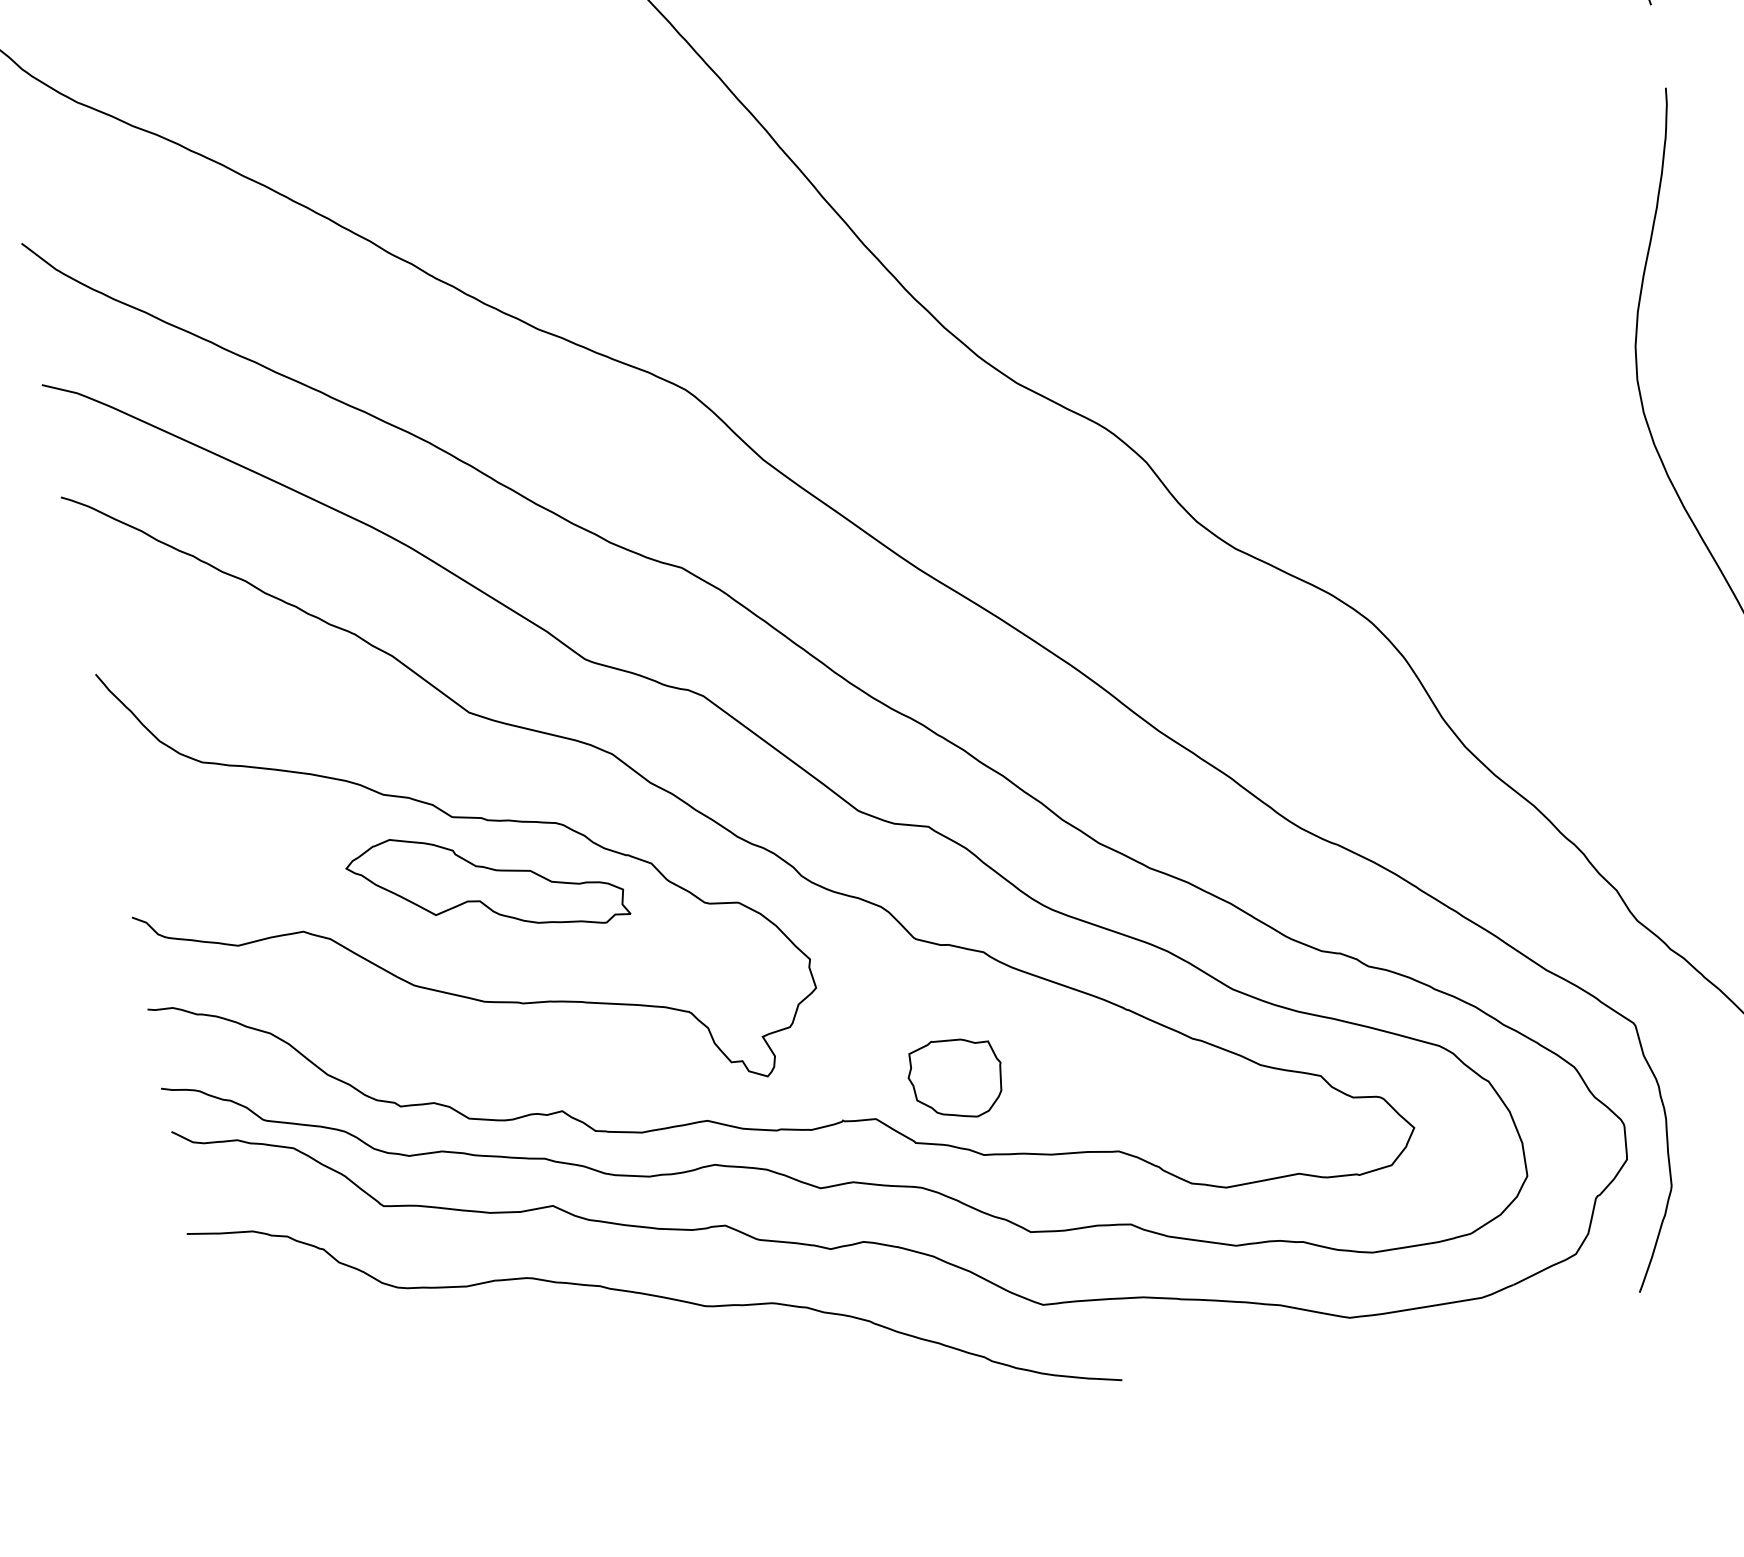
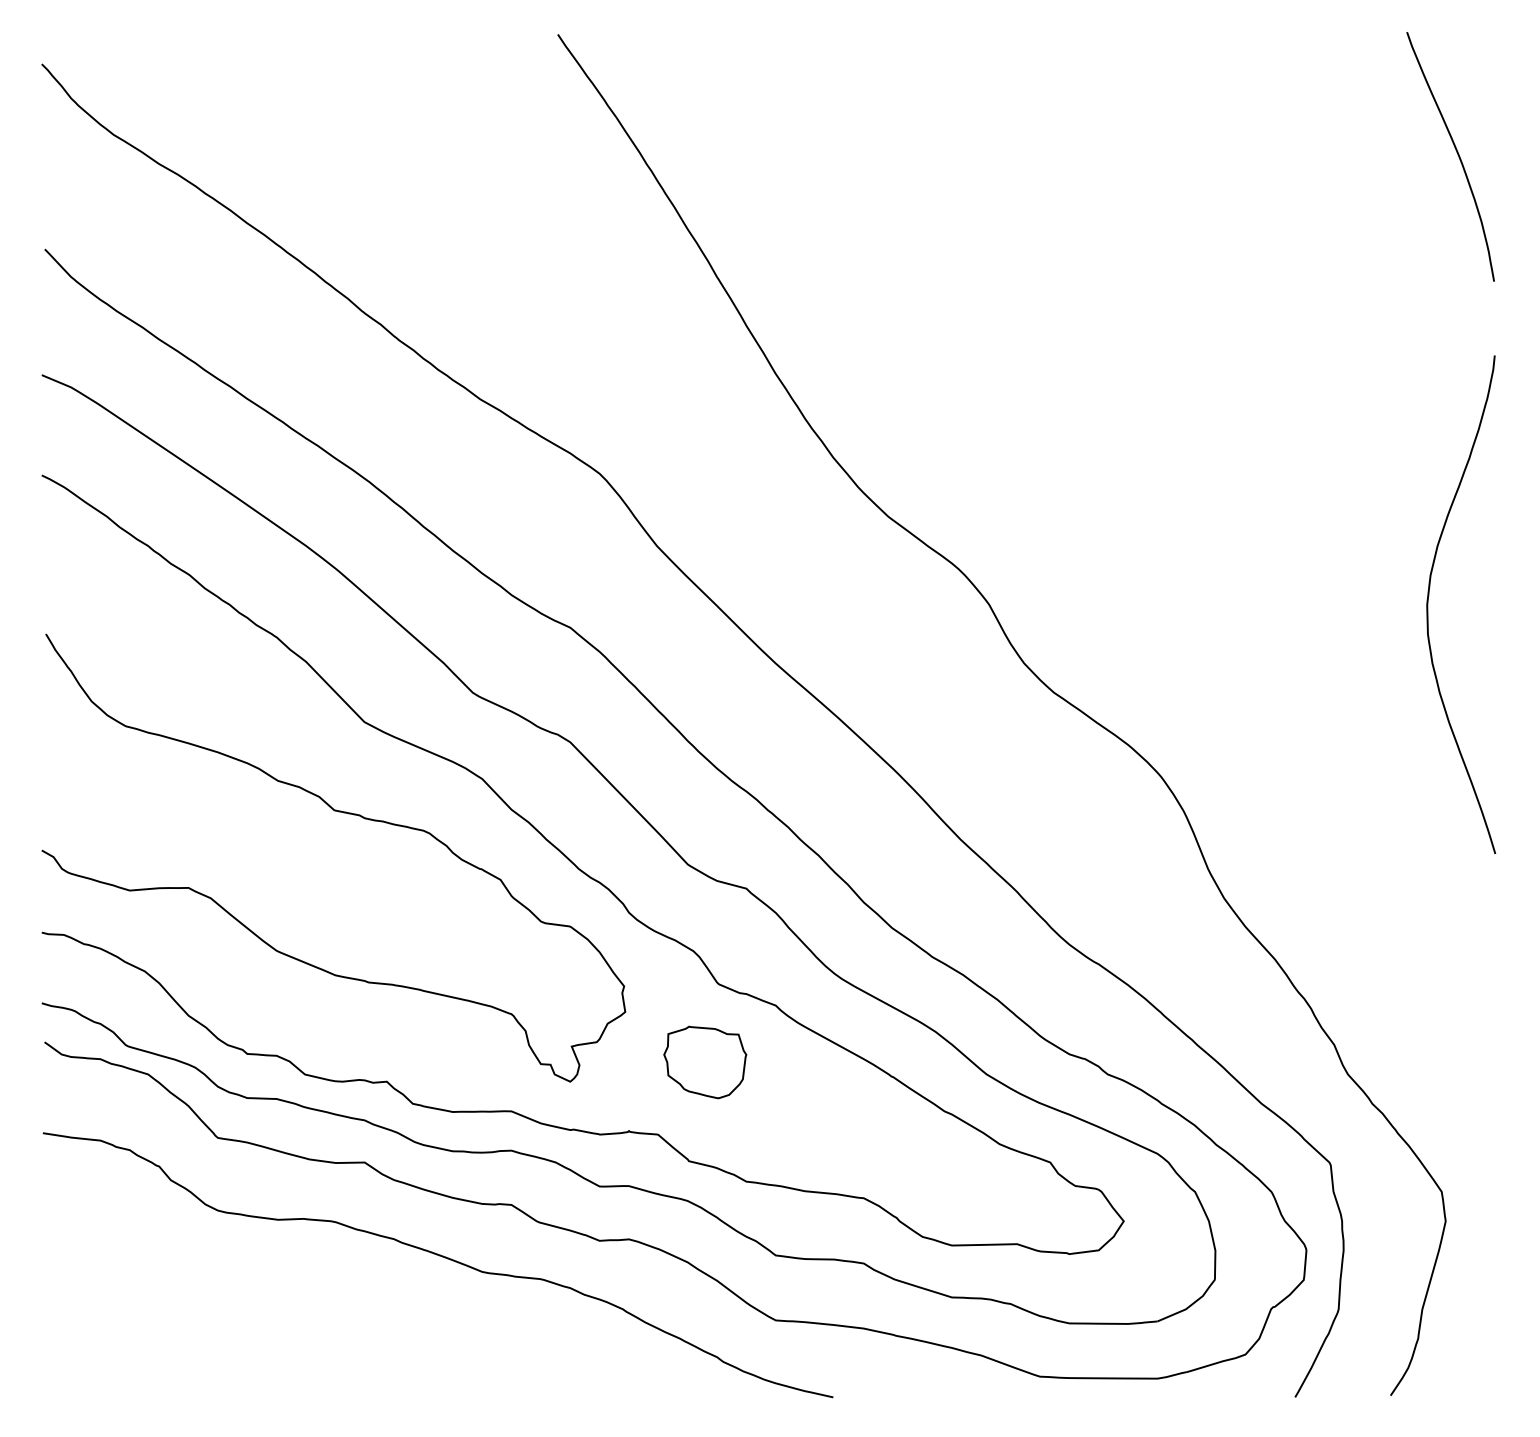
part: (486, 882) -> (354, 872), removed
part: (956, 1078) -> (705, 1062), moved

